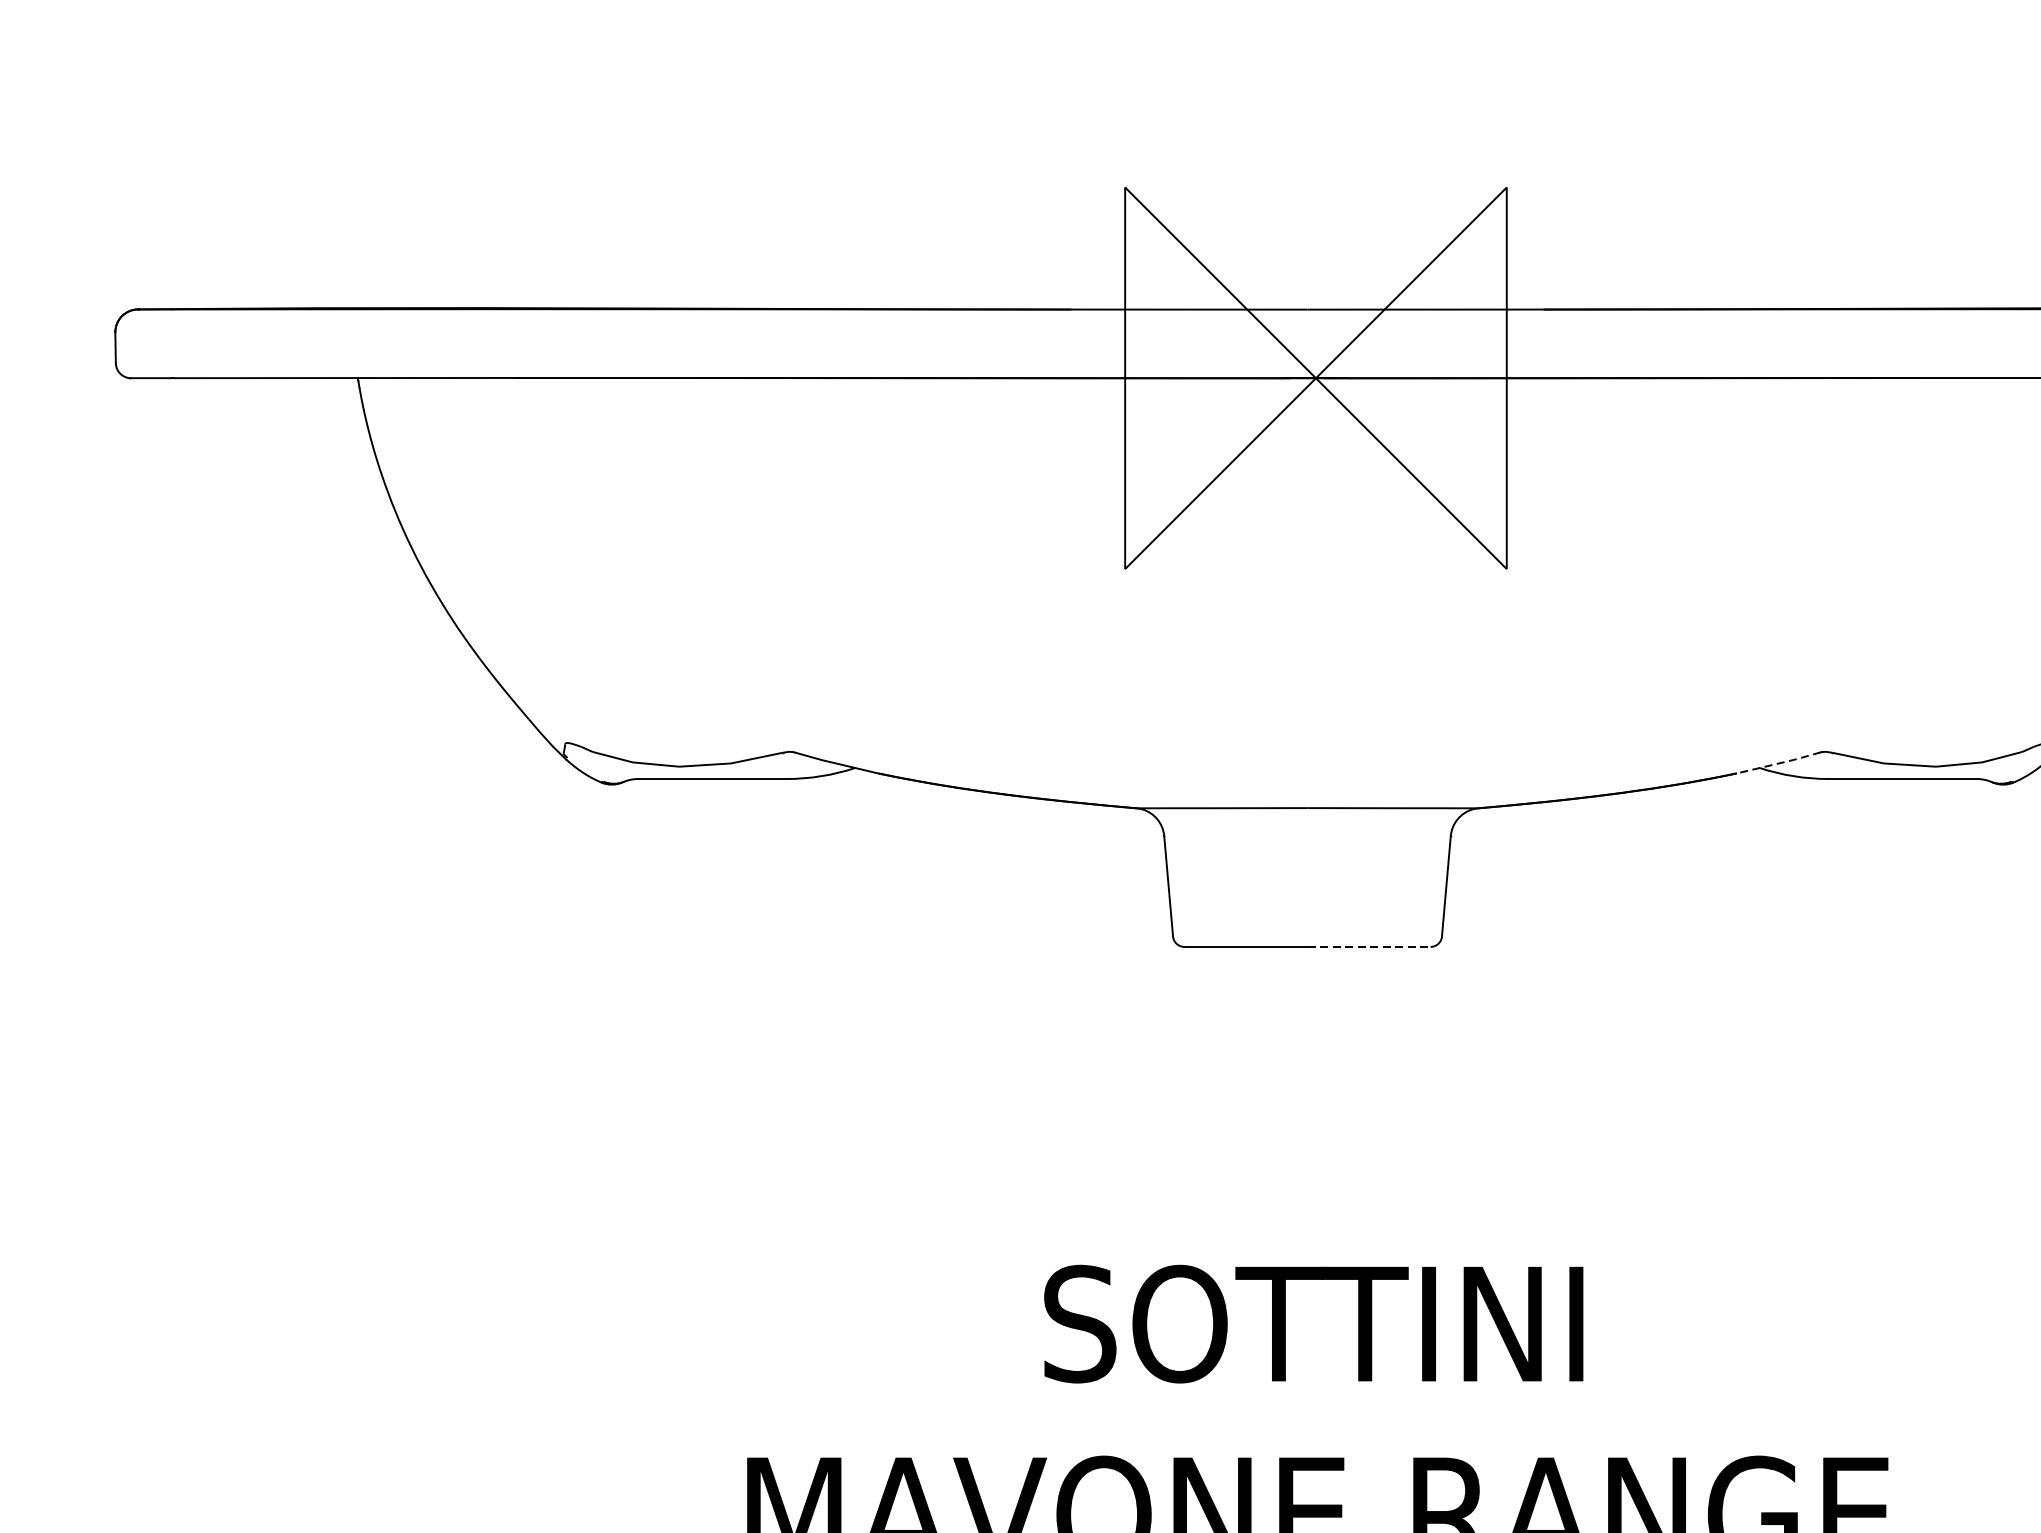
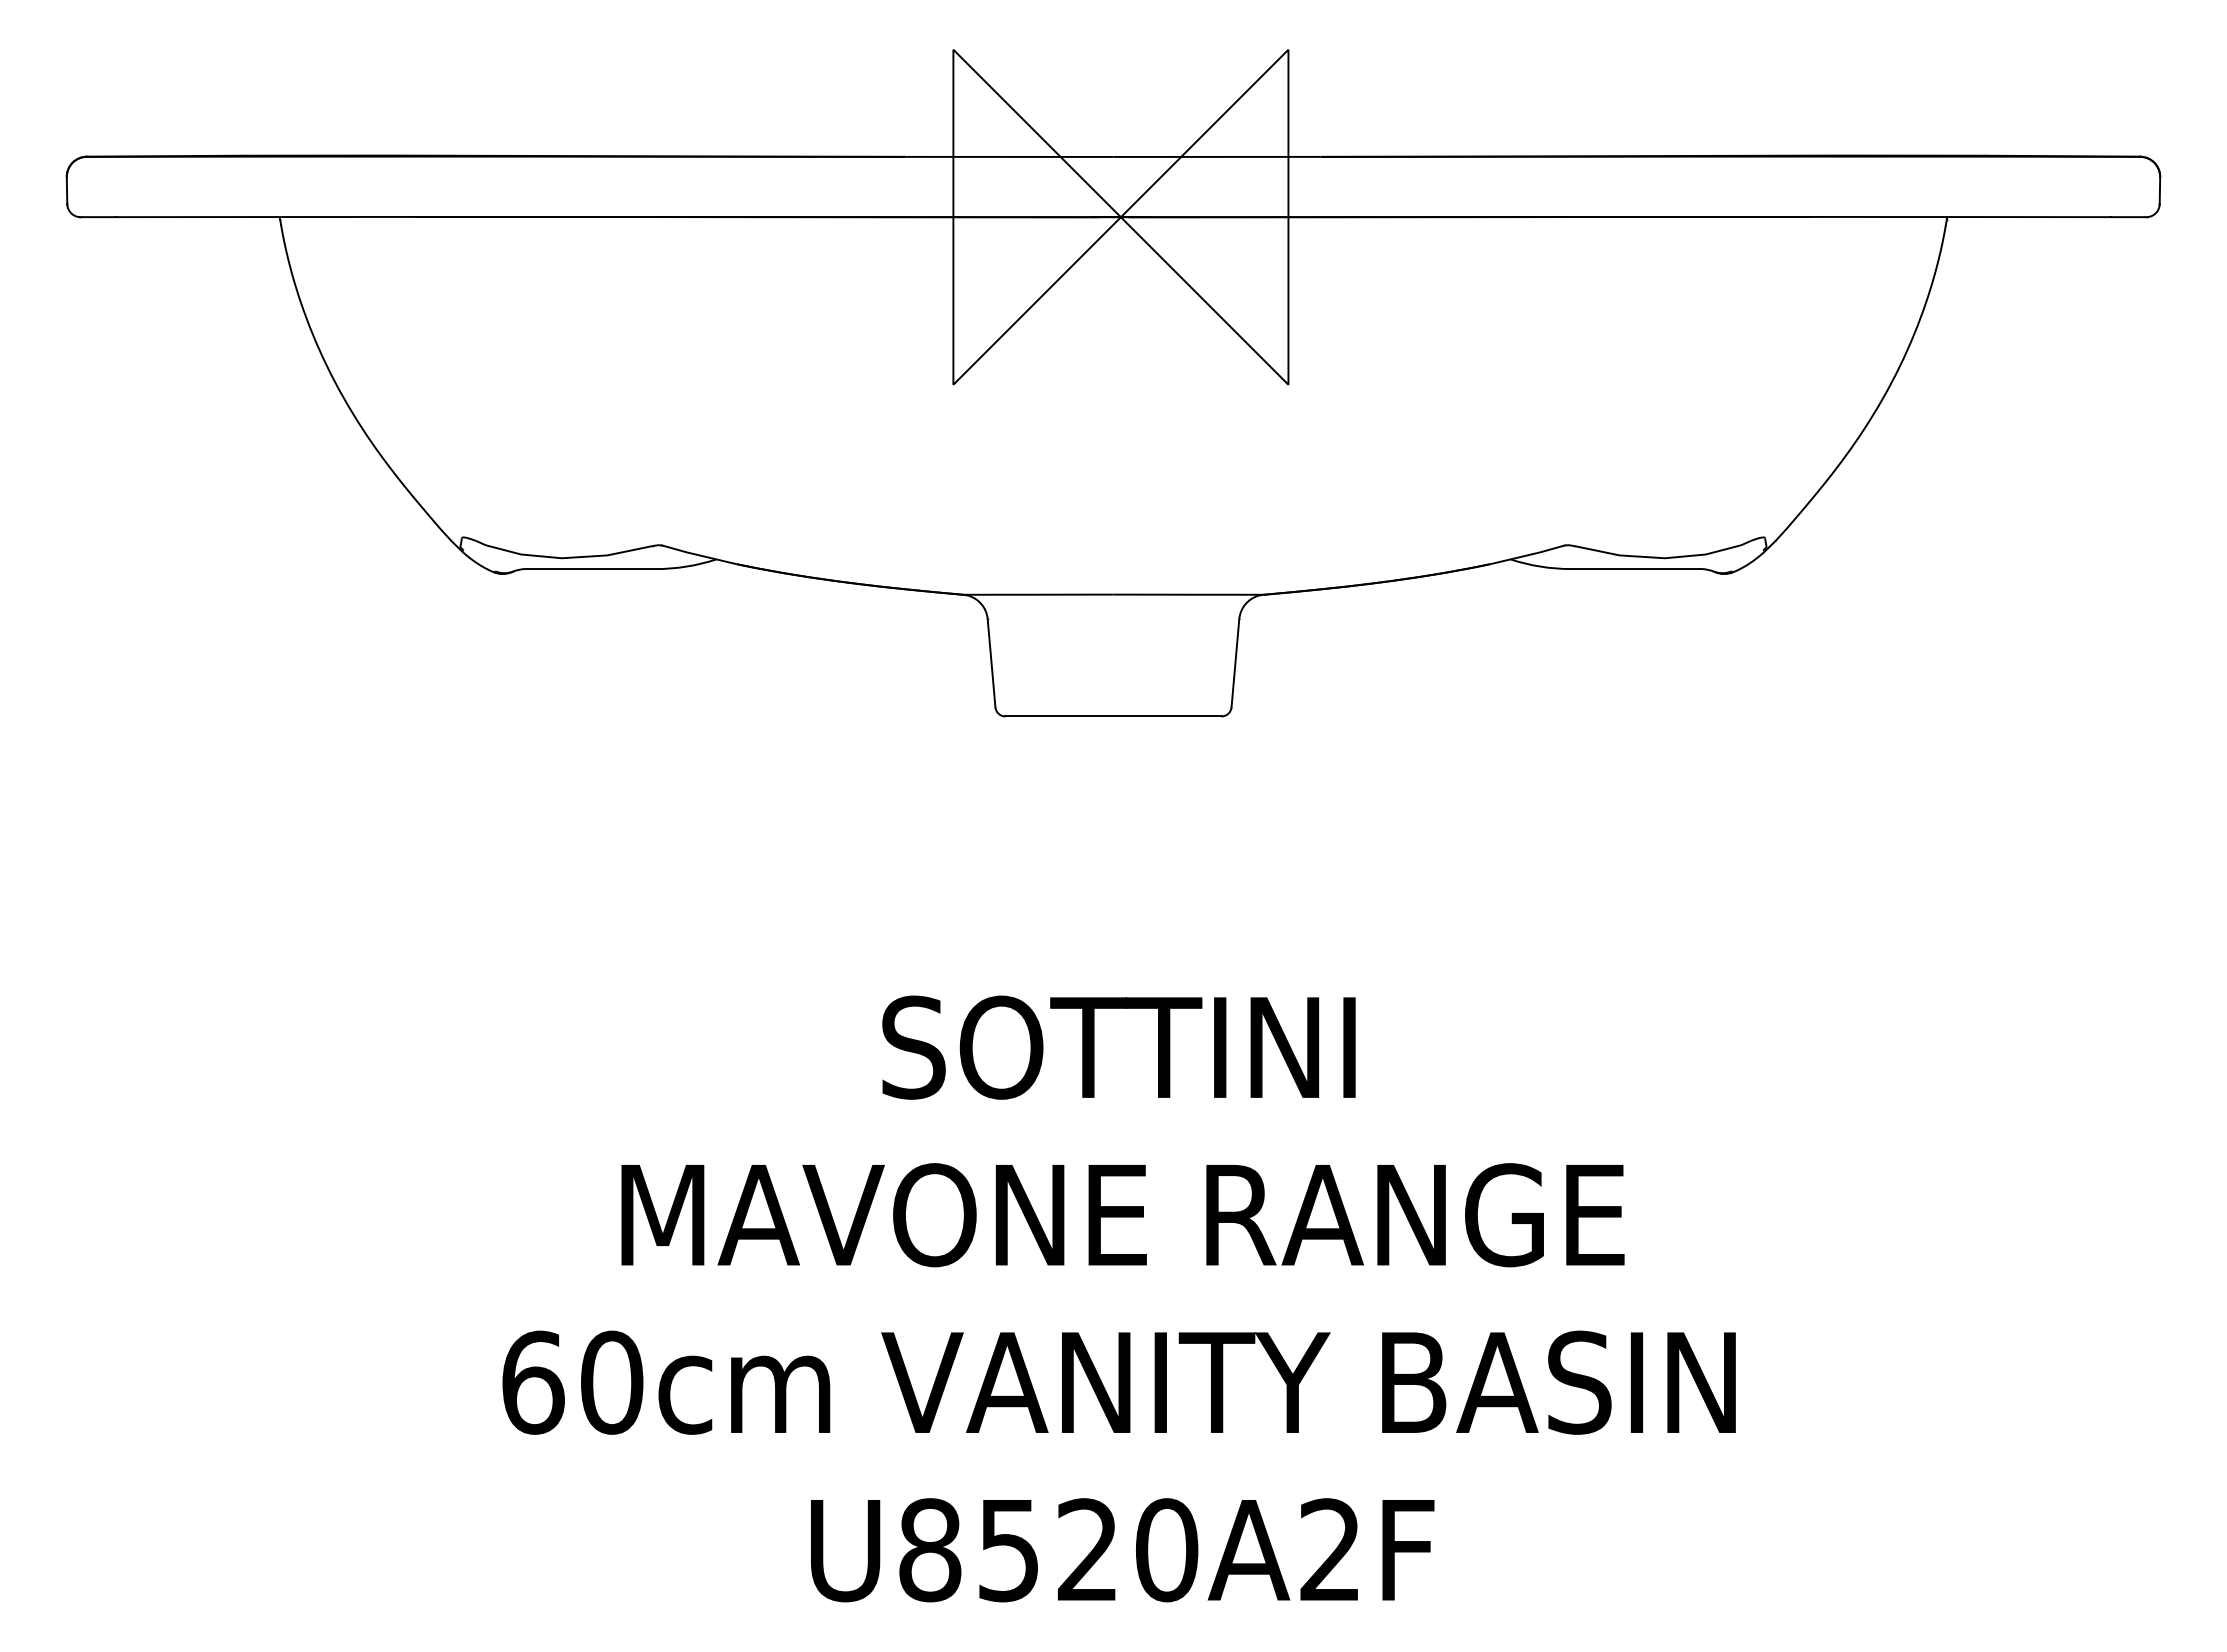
line: (1780, 763) -> (1528, 555), dashed -> solid
line: (1370, 946) -> (1168, 716), dashed -> solid

